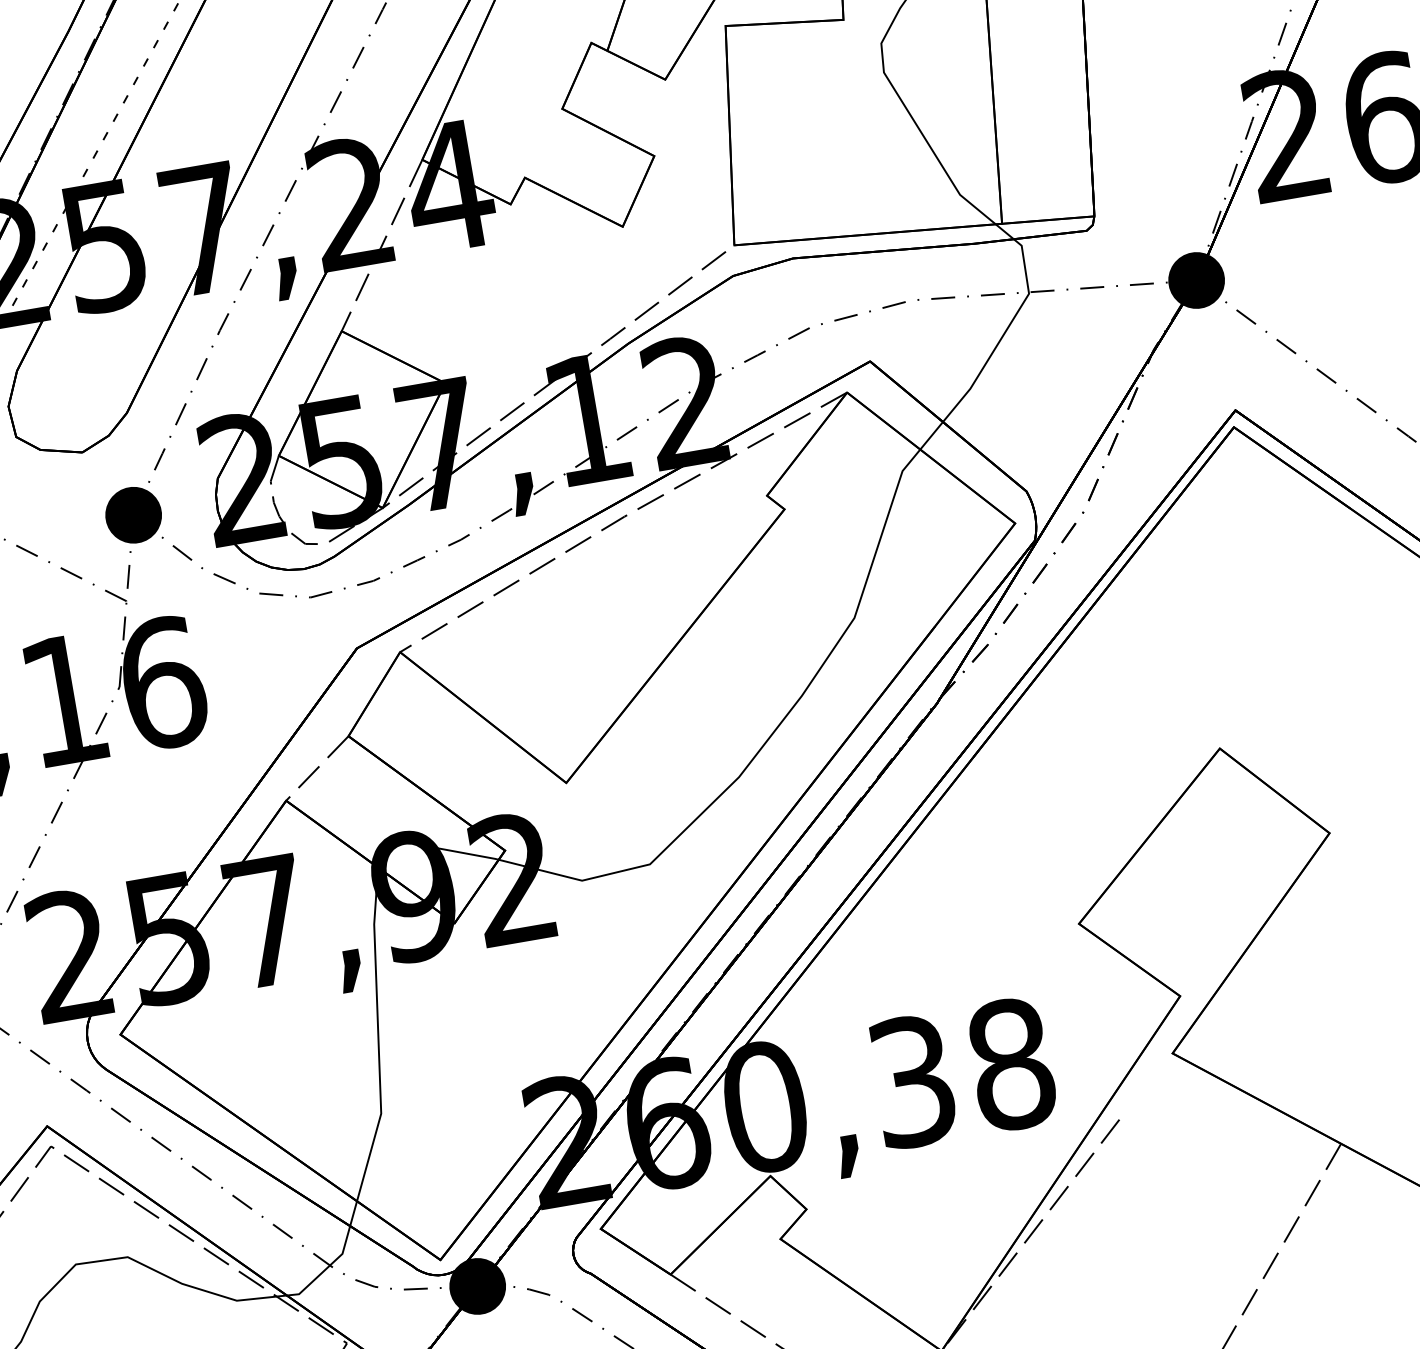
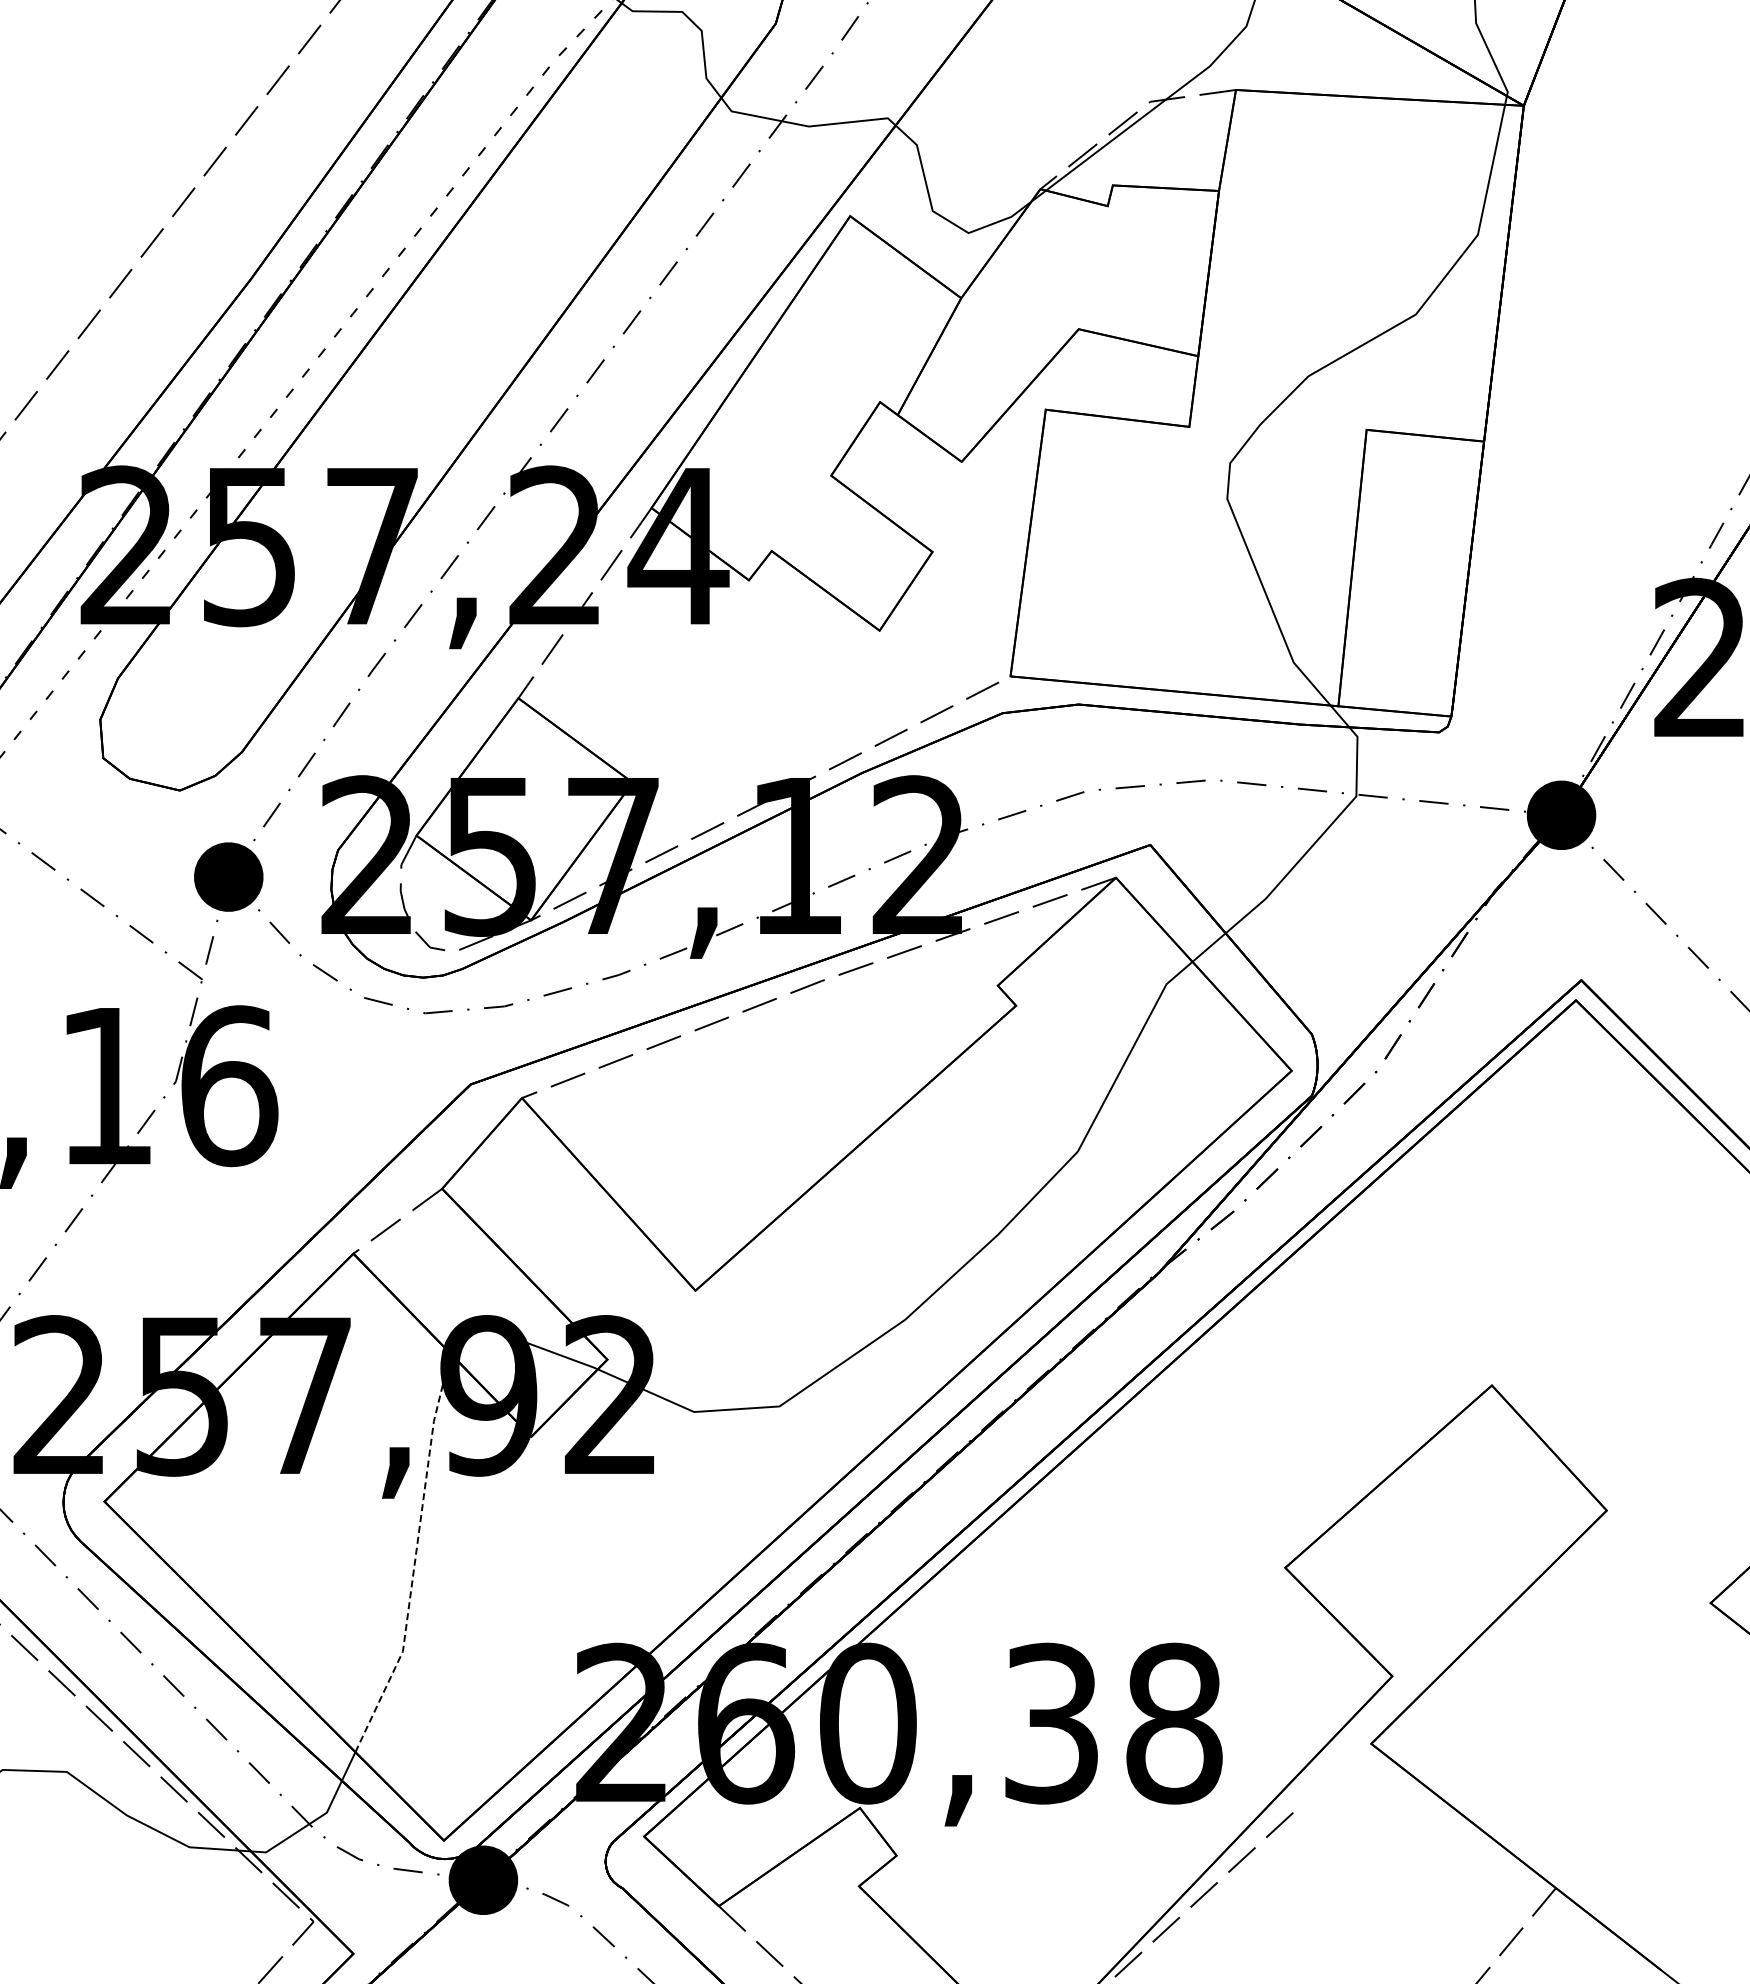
line: (378, 1035) -> (415, 1556), solid -> dashed

